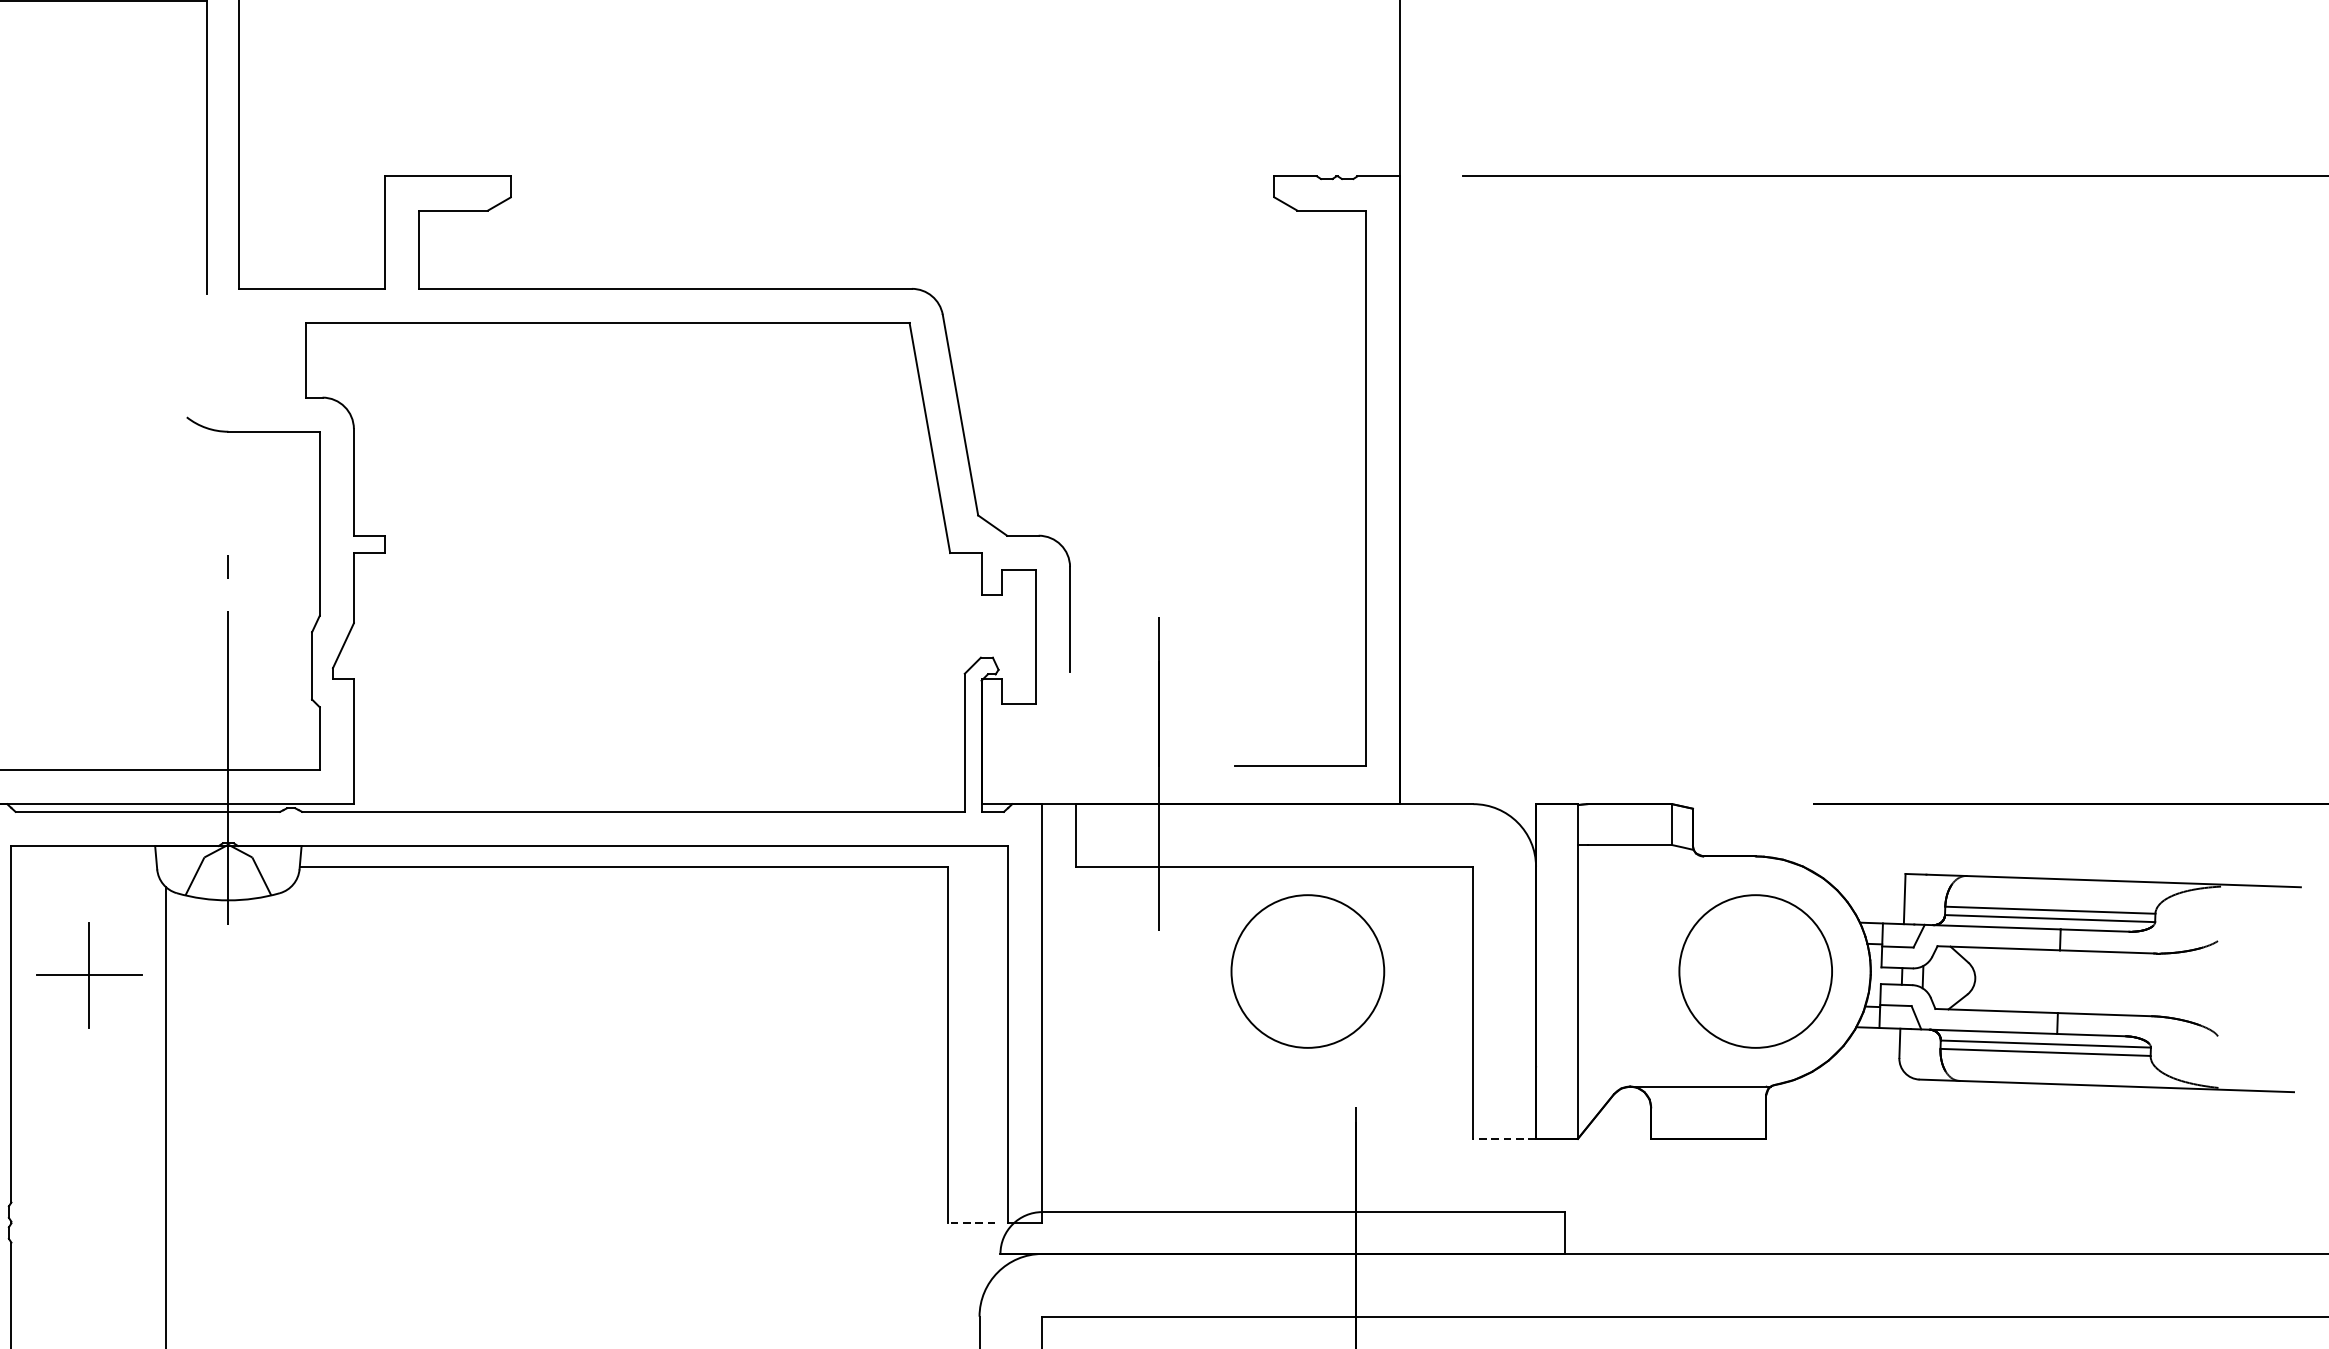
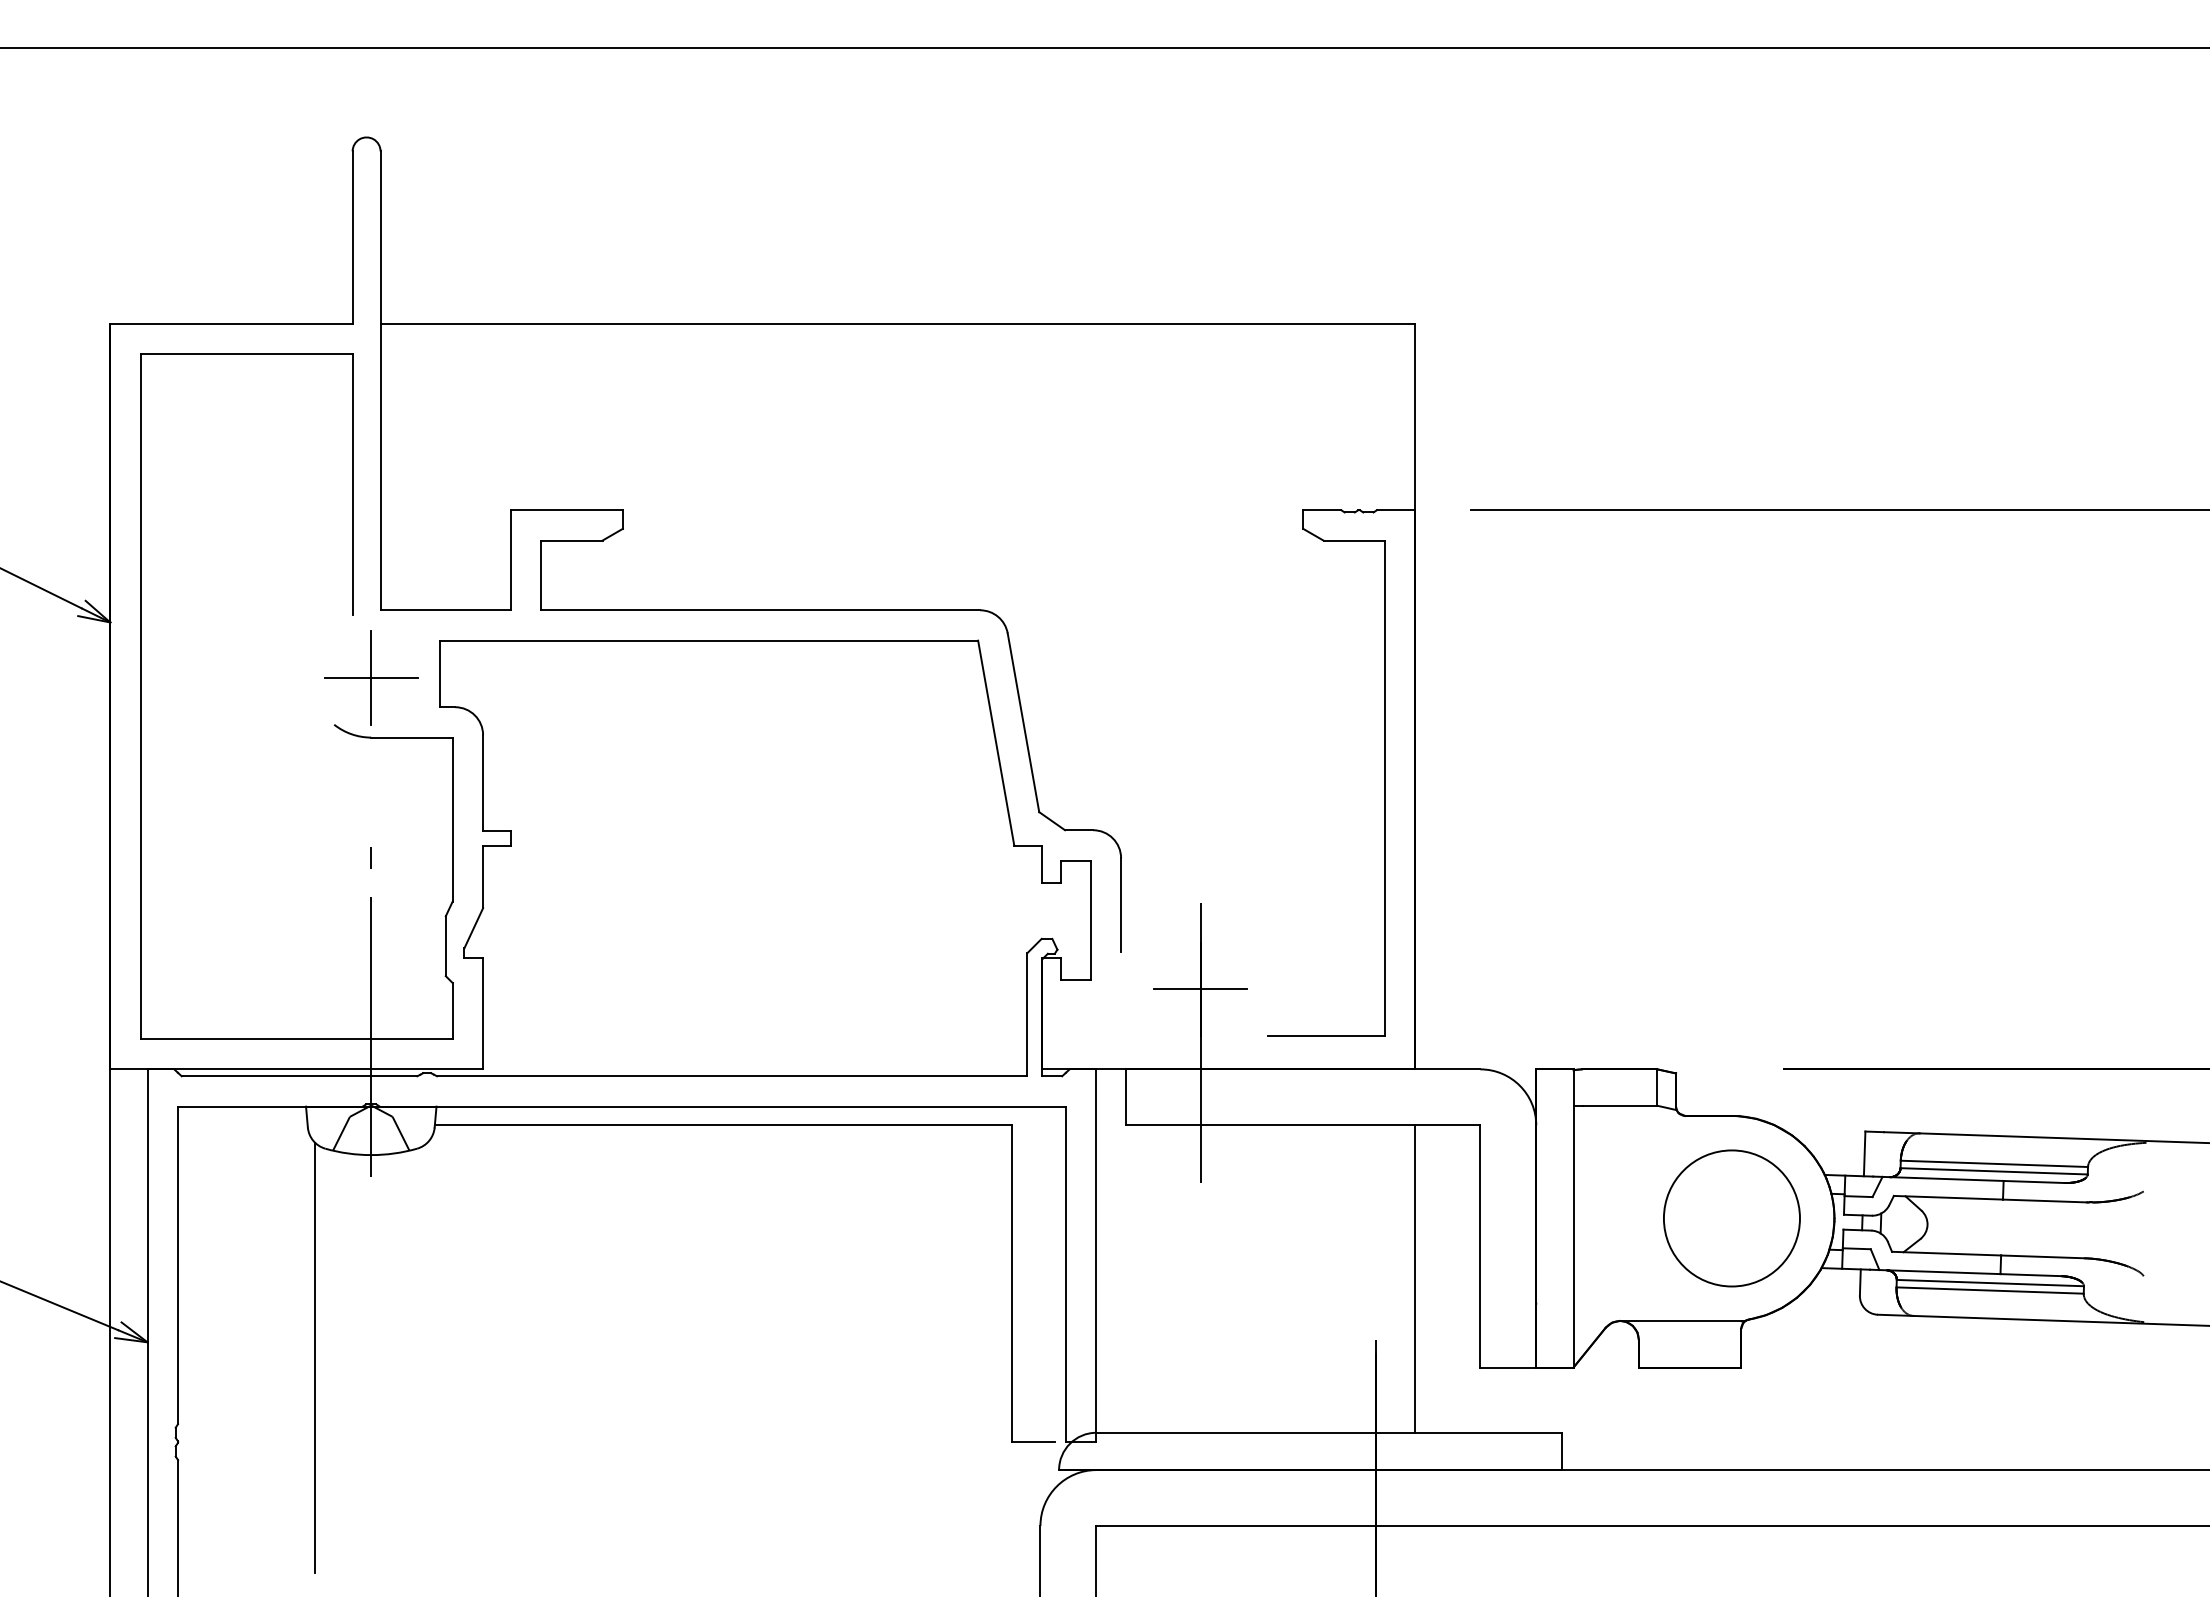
line: (1159, 714) -> (1200, 989), added
circle: (1307, 971) -> (1332, 1218), removed
part: (89, 974) -> (371, 677), moved
line: (1400, 1038) -> (1415, 1278), added
line: (1504, 1138) -> (1508, 1367), dashed -> solid
line: (971, 1222) -> (1033, 1442), dashed -> solid

